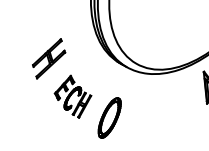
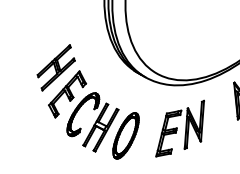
part: (72, 96) -> (83, 111), size x1.67
part: (156, 111) -> (179, 128), added

